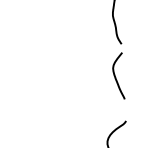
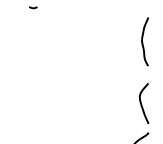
curve: (116, 77) -> (142, 104), moved

